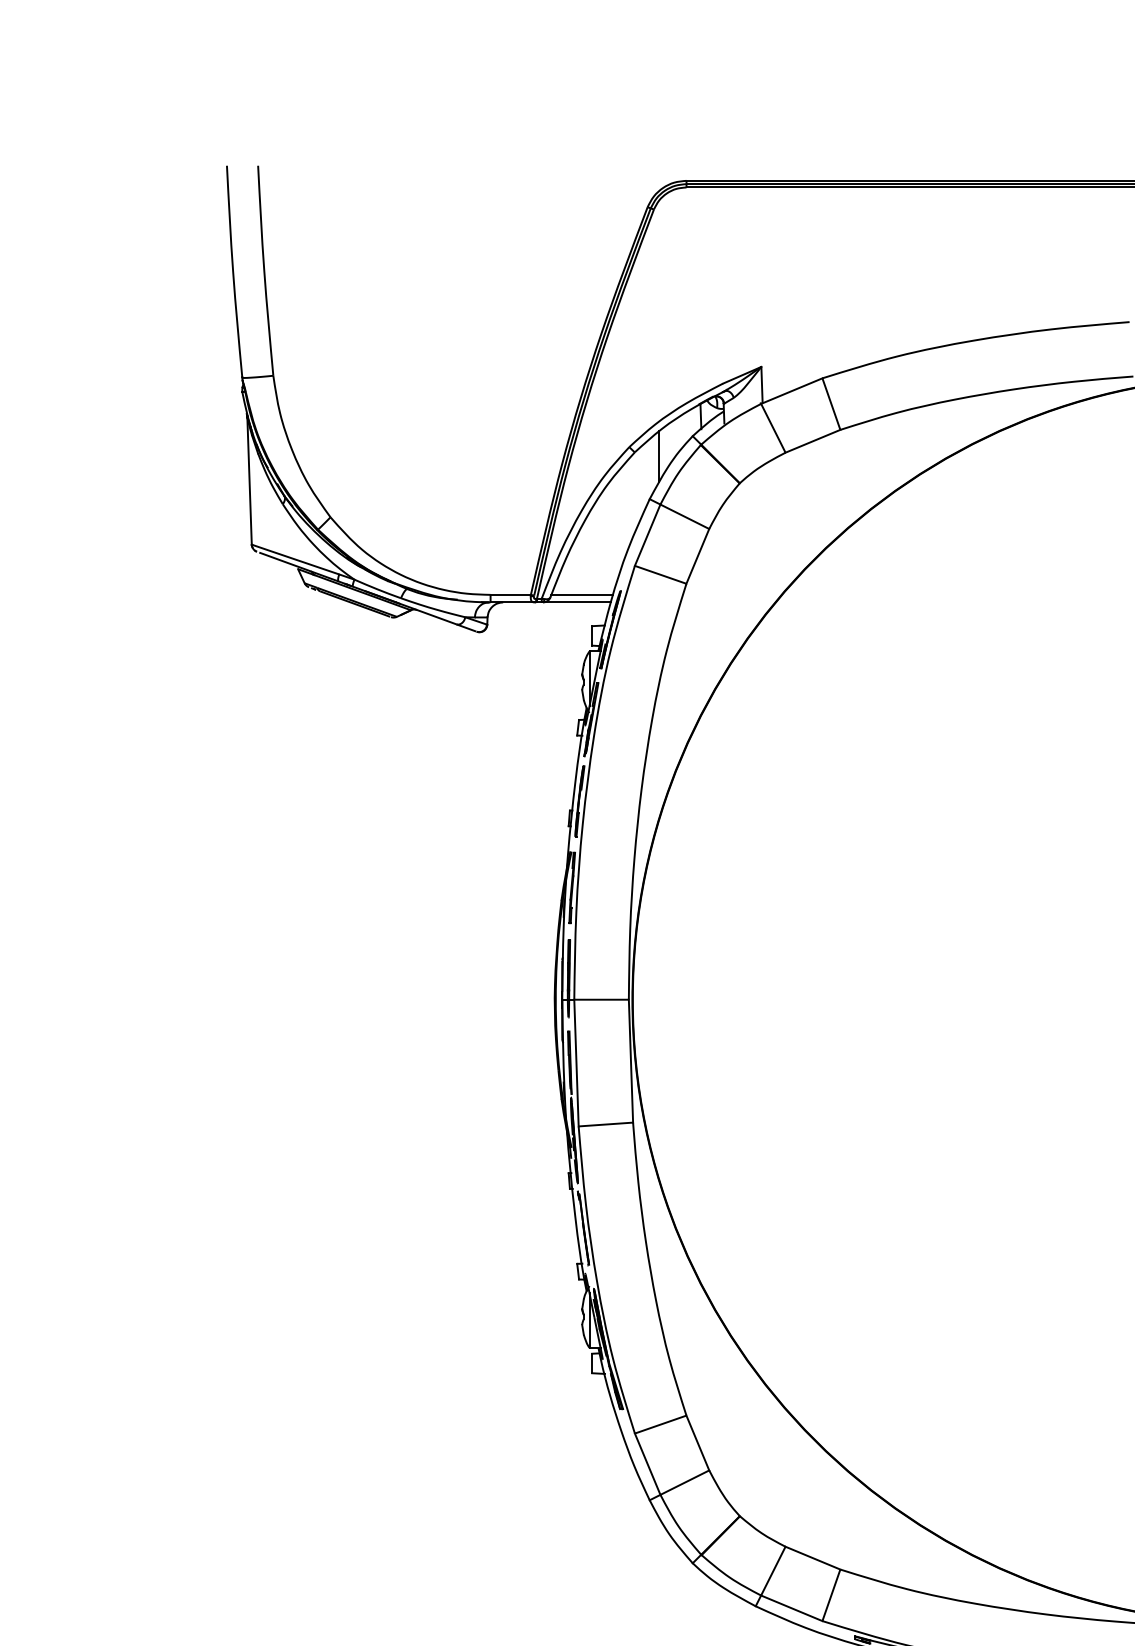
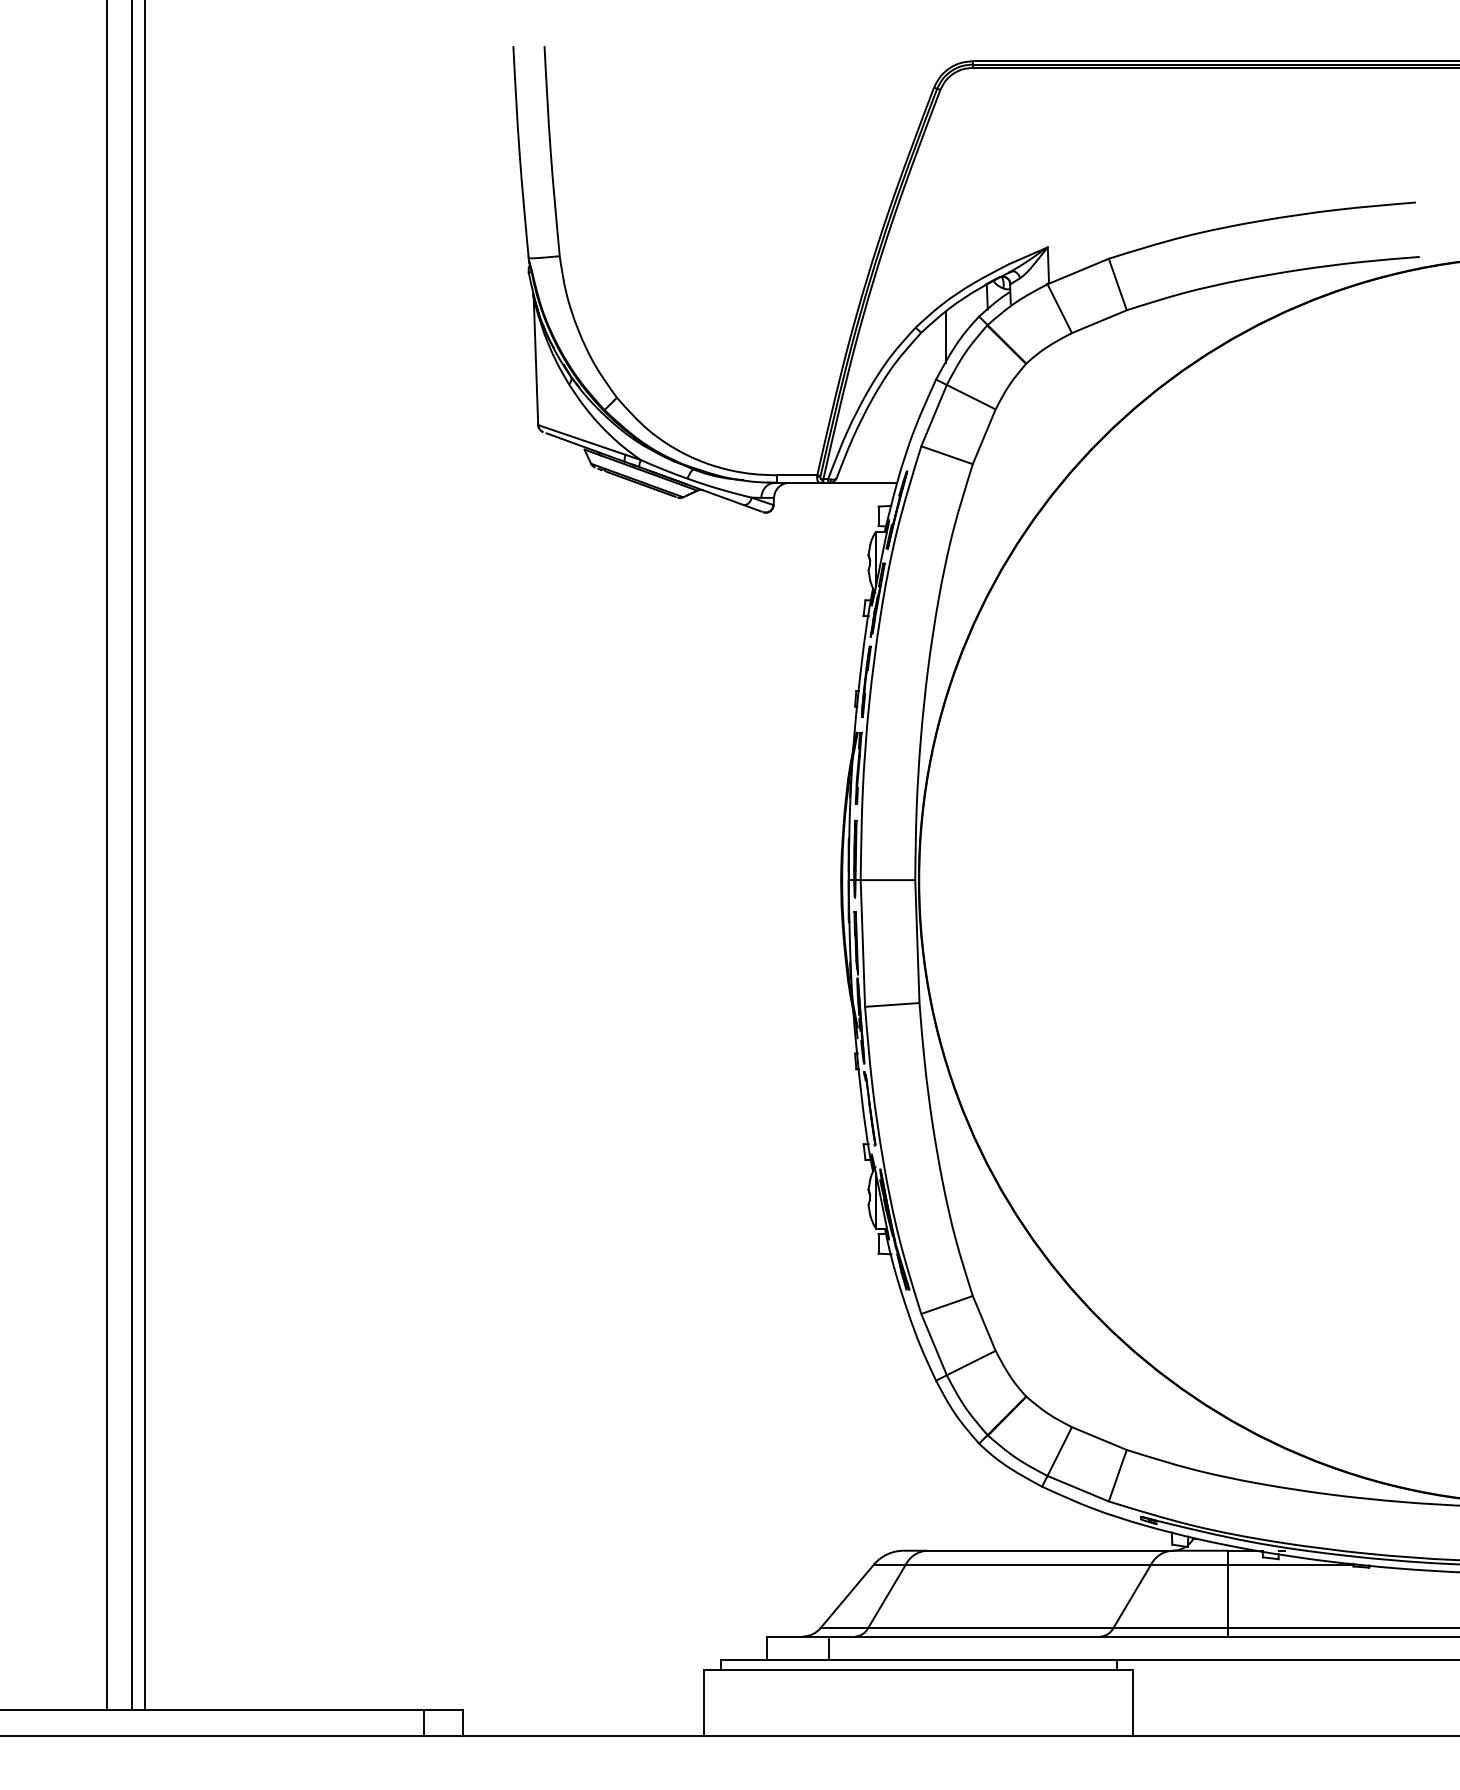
line: (582, 595) -> (868, 475), removed

